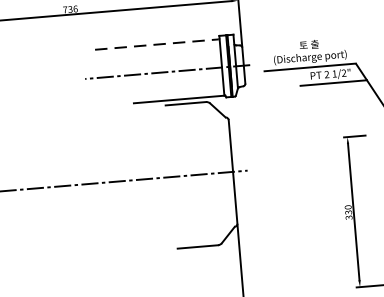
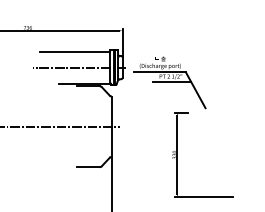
line: (156, 44) -> (74, 51), dashed -> solid

